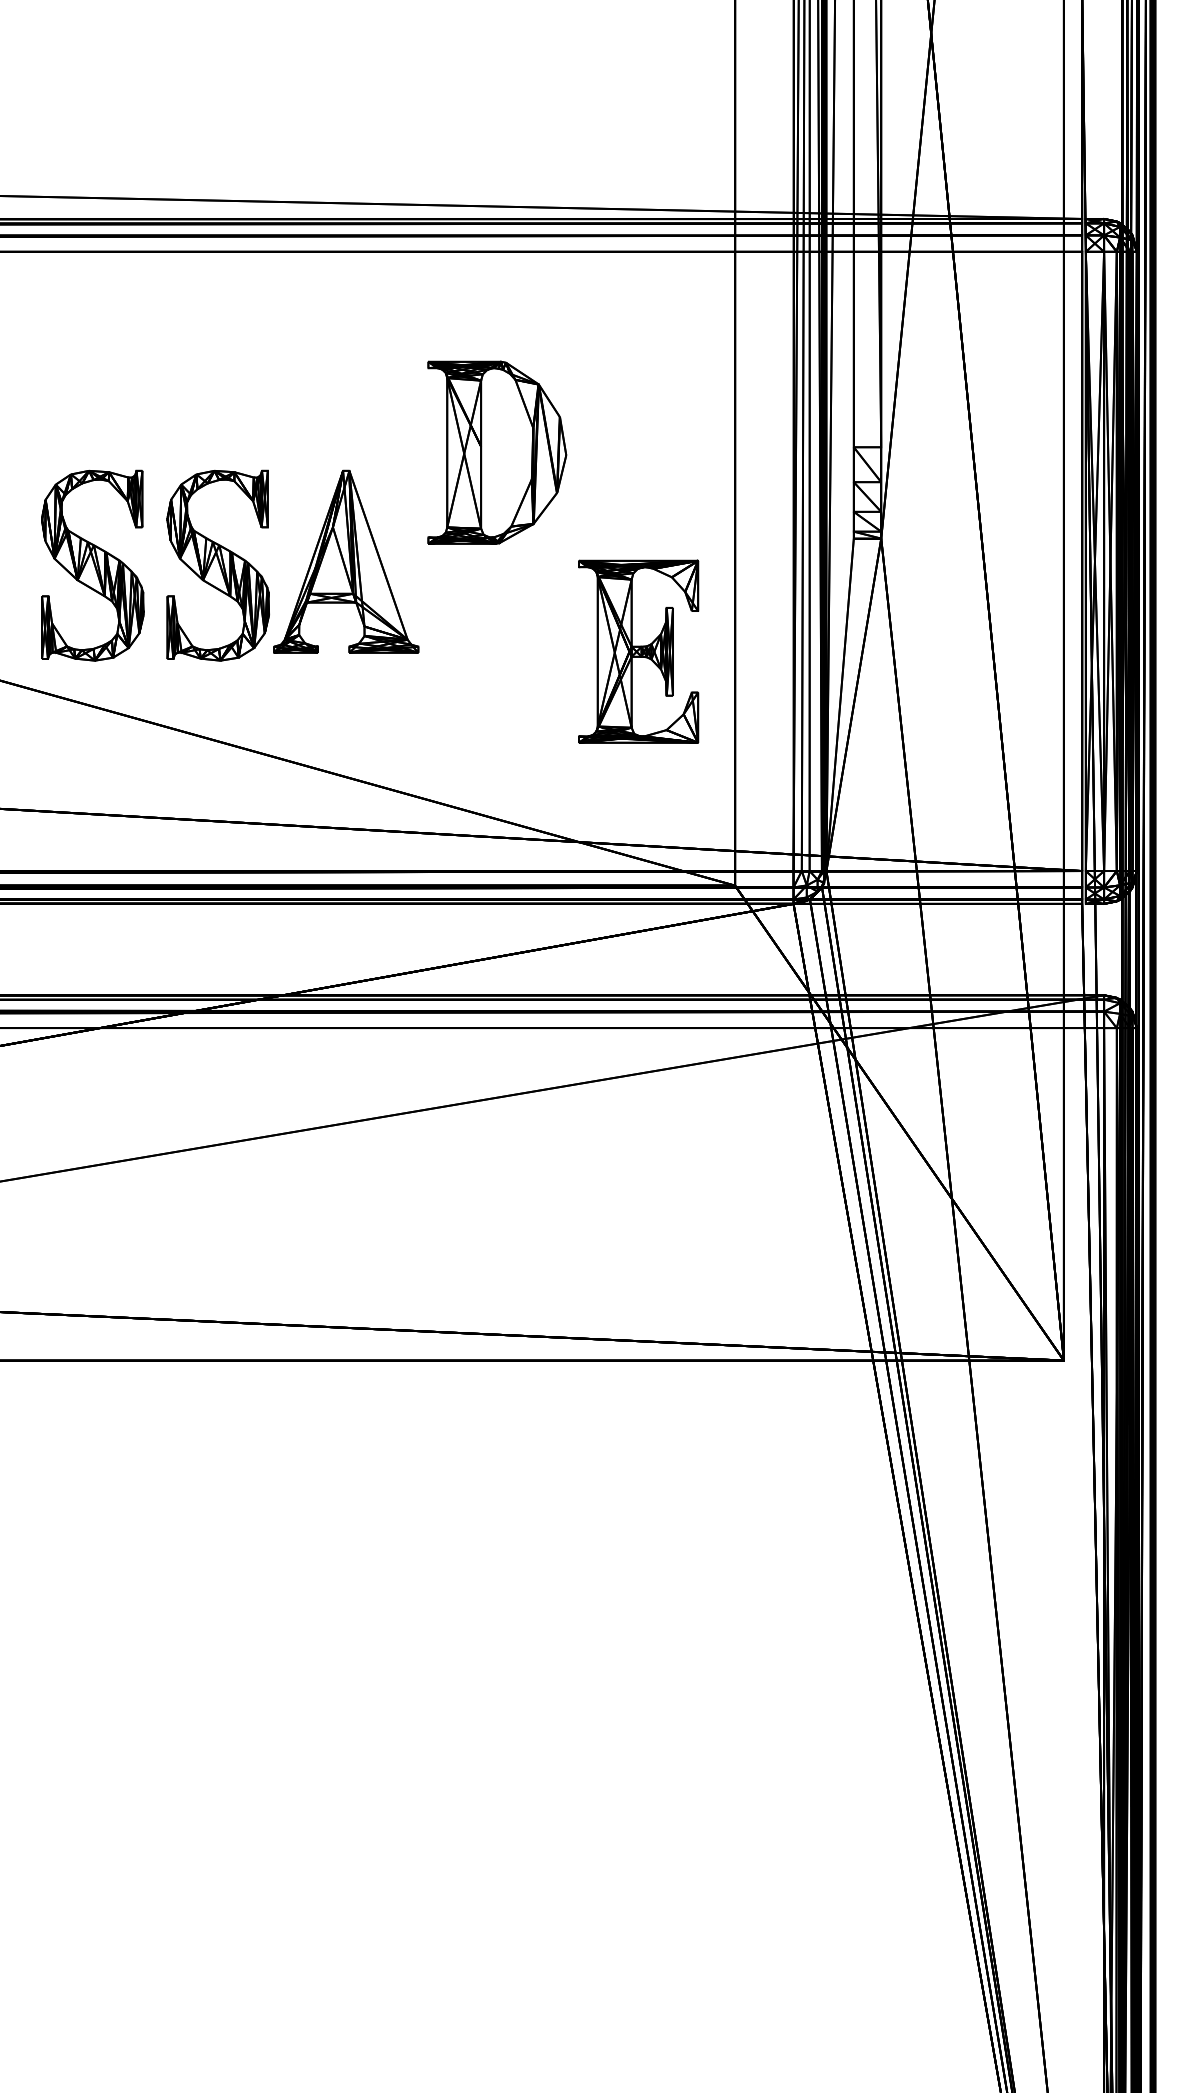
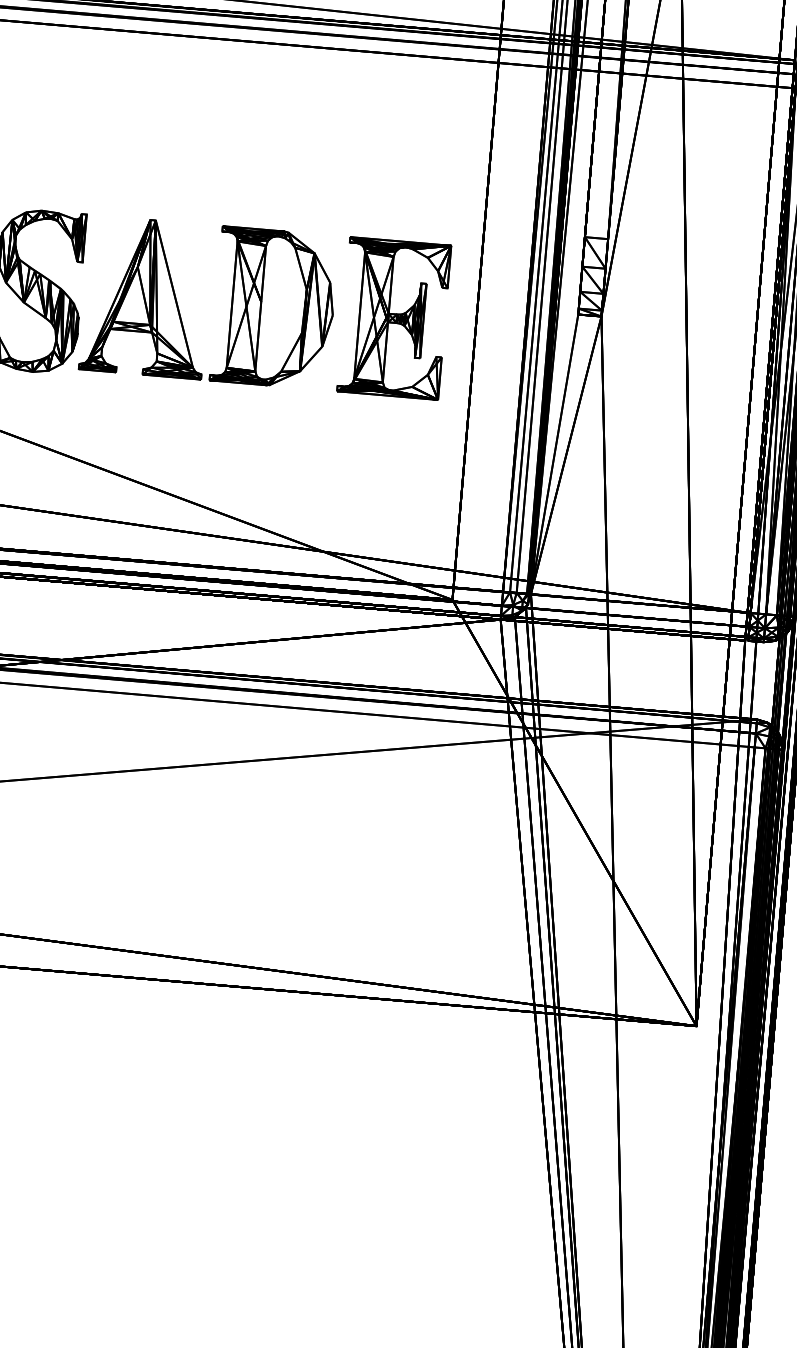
part: (497, 452) -> (274, 308), moved
part: (638, 651) -> (394, 318), moved

